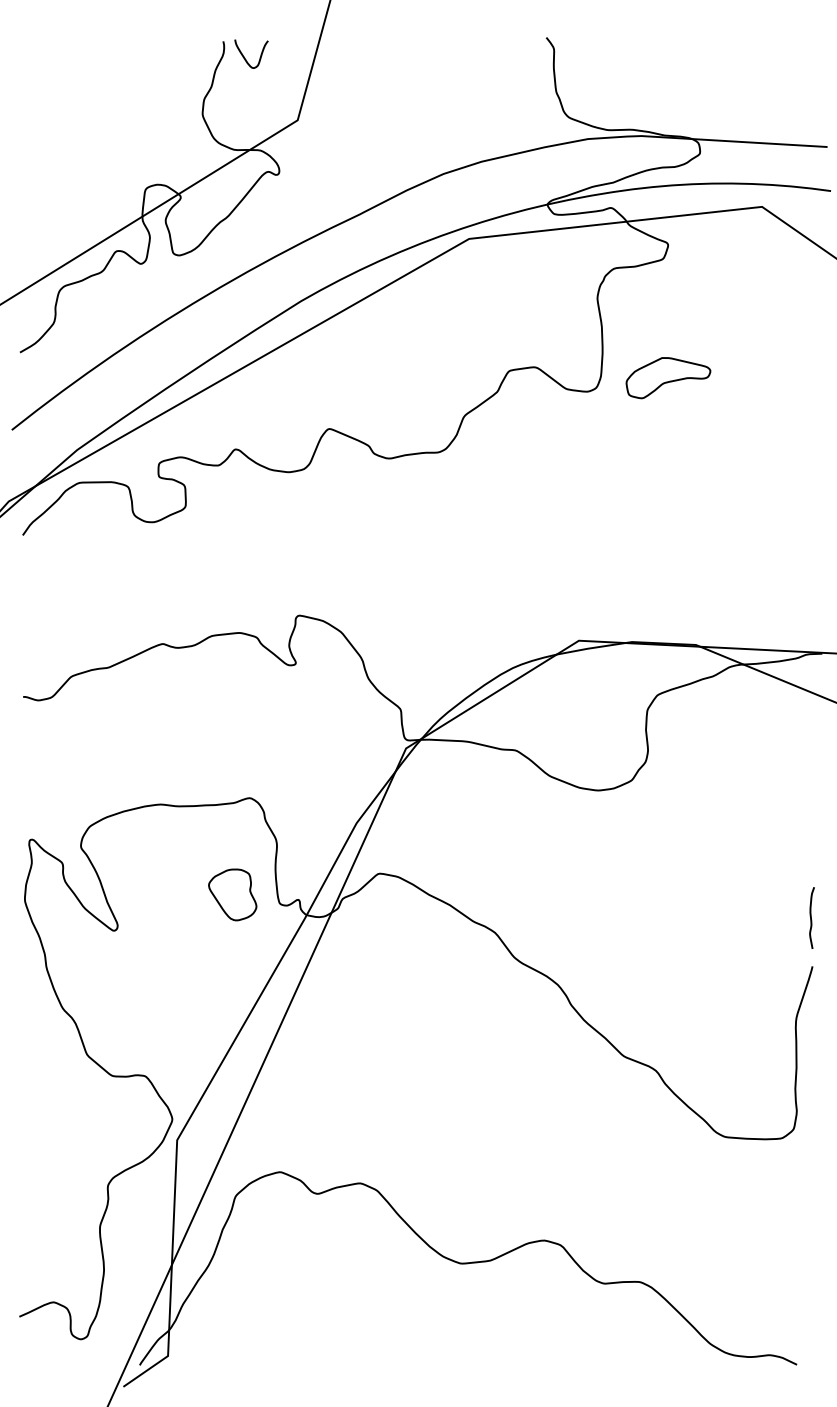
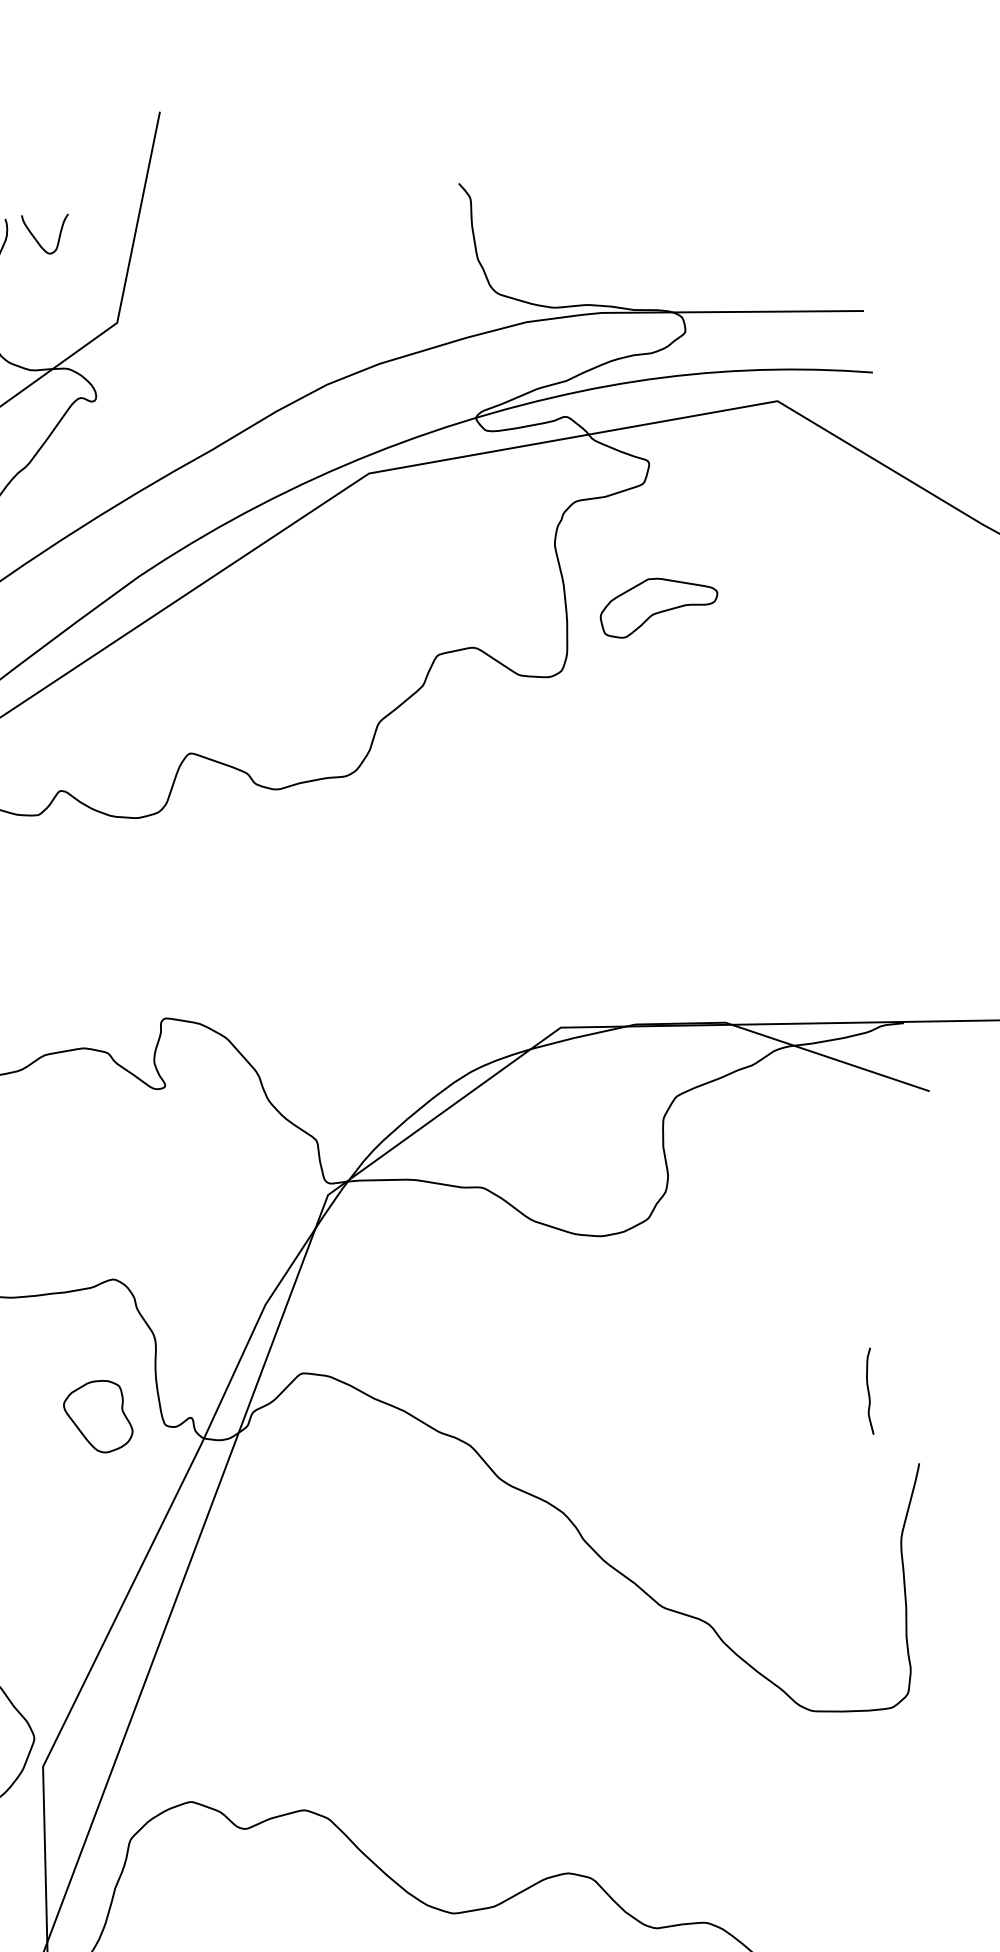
part: (668, 378) -> (659, 607), moved
curve: (811, 917) -> (869, 1390), moved

